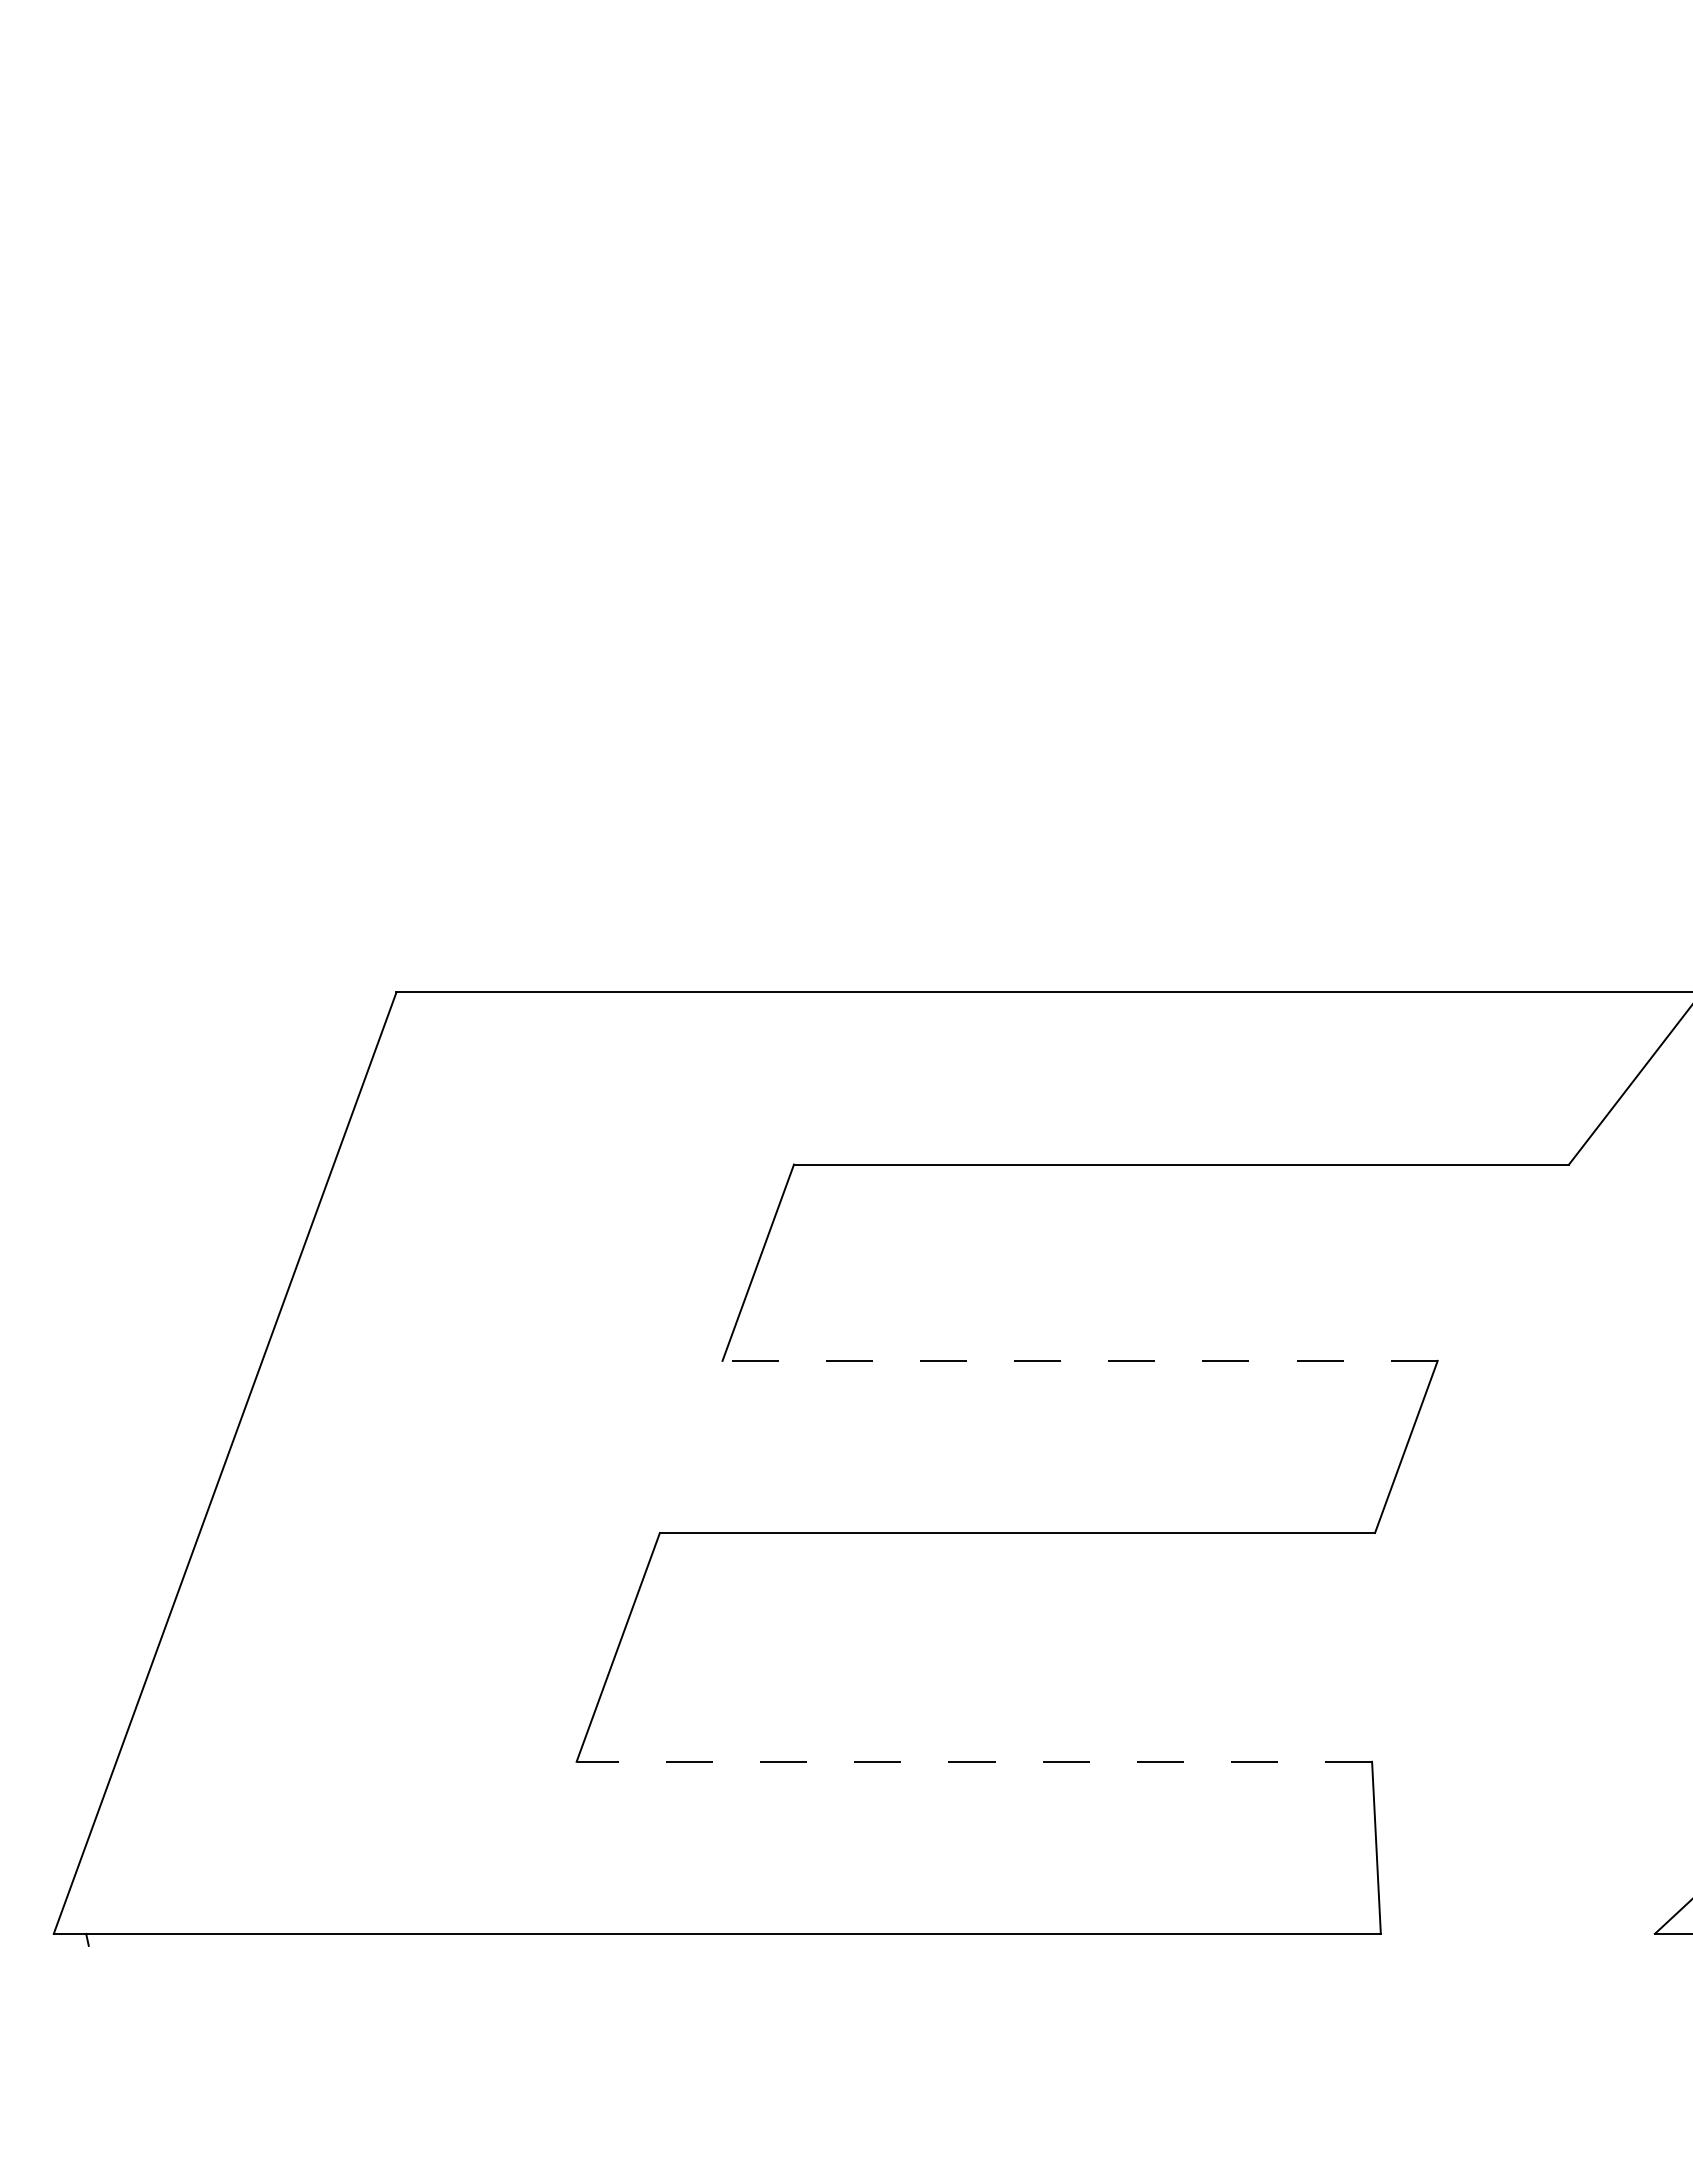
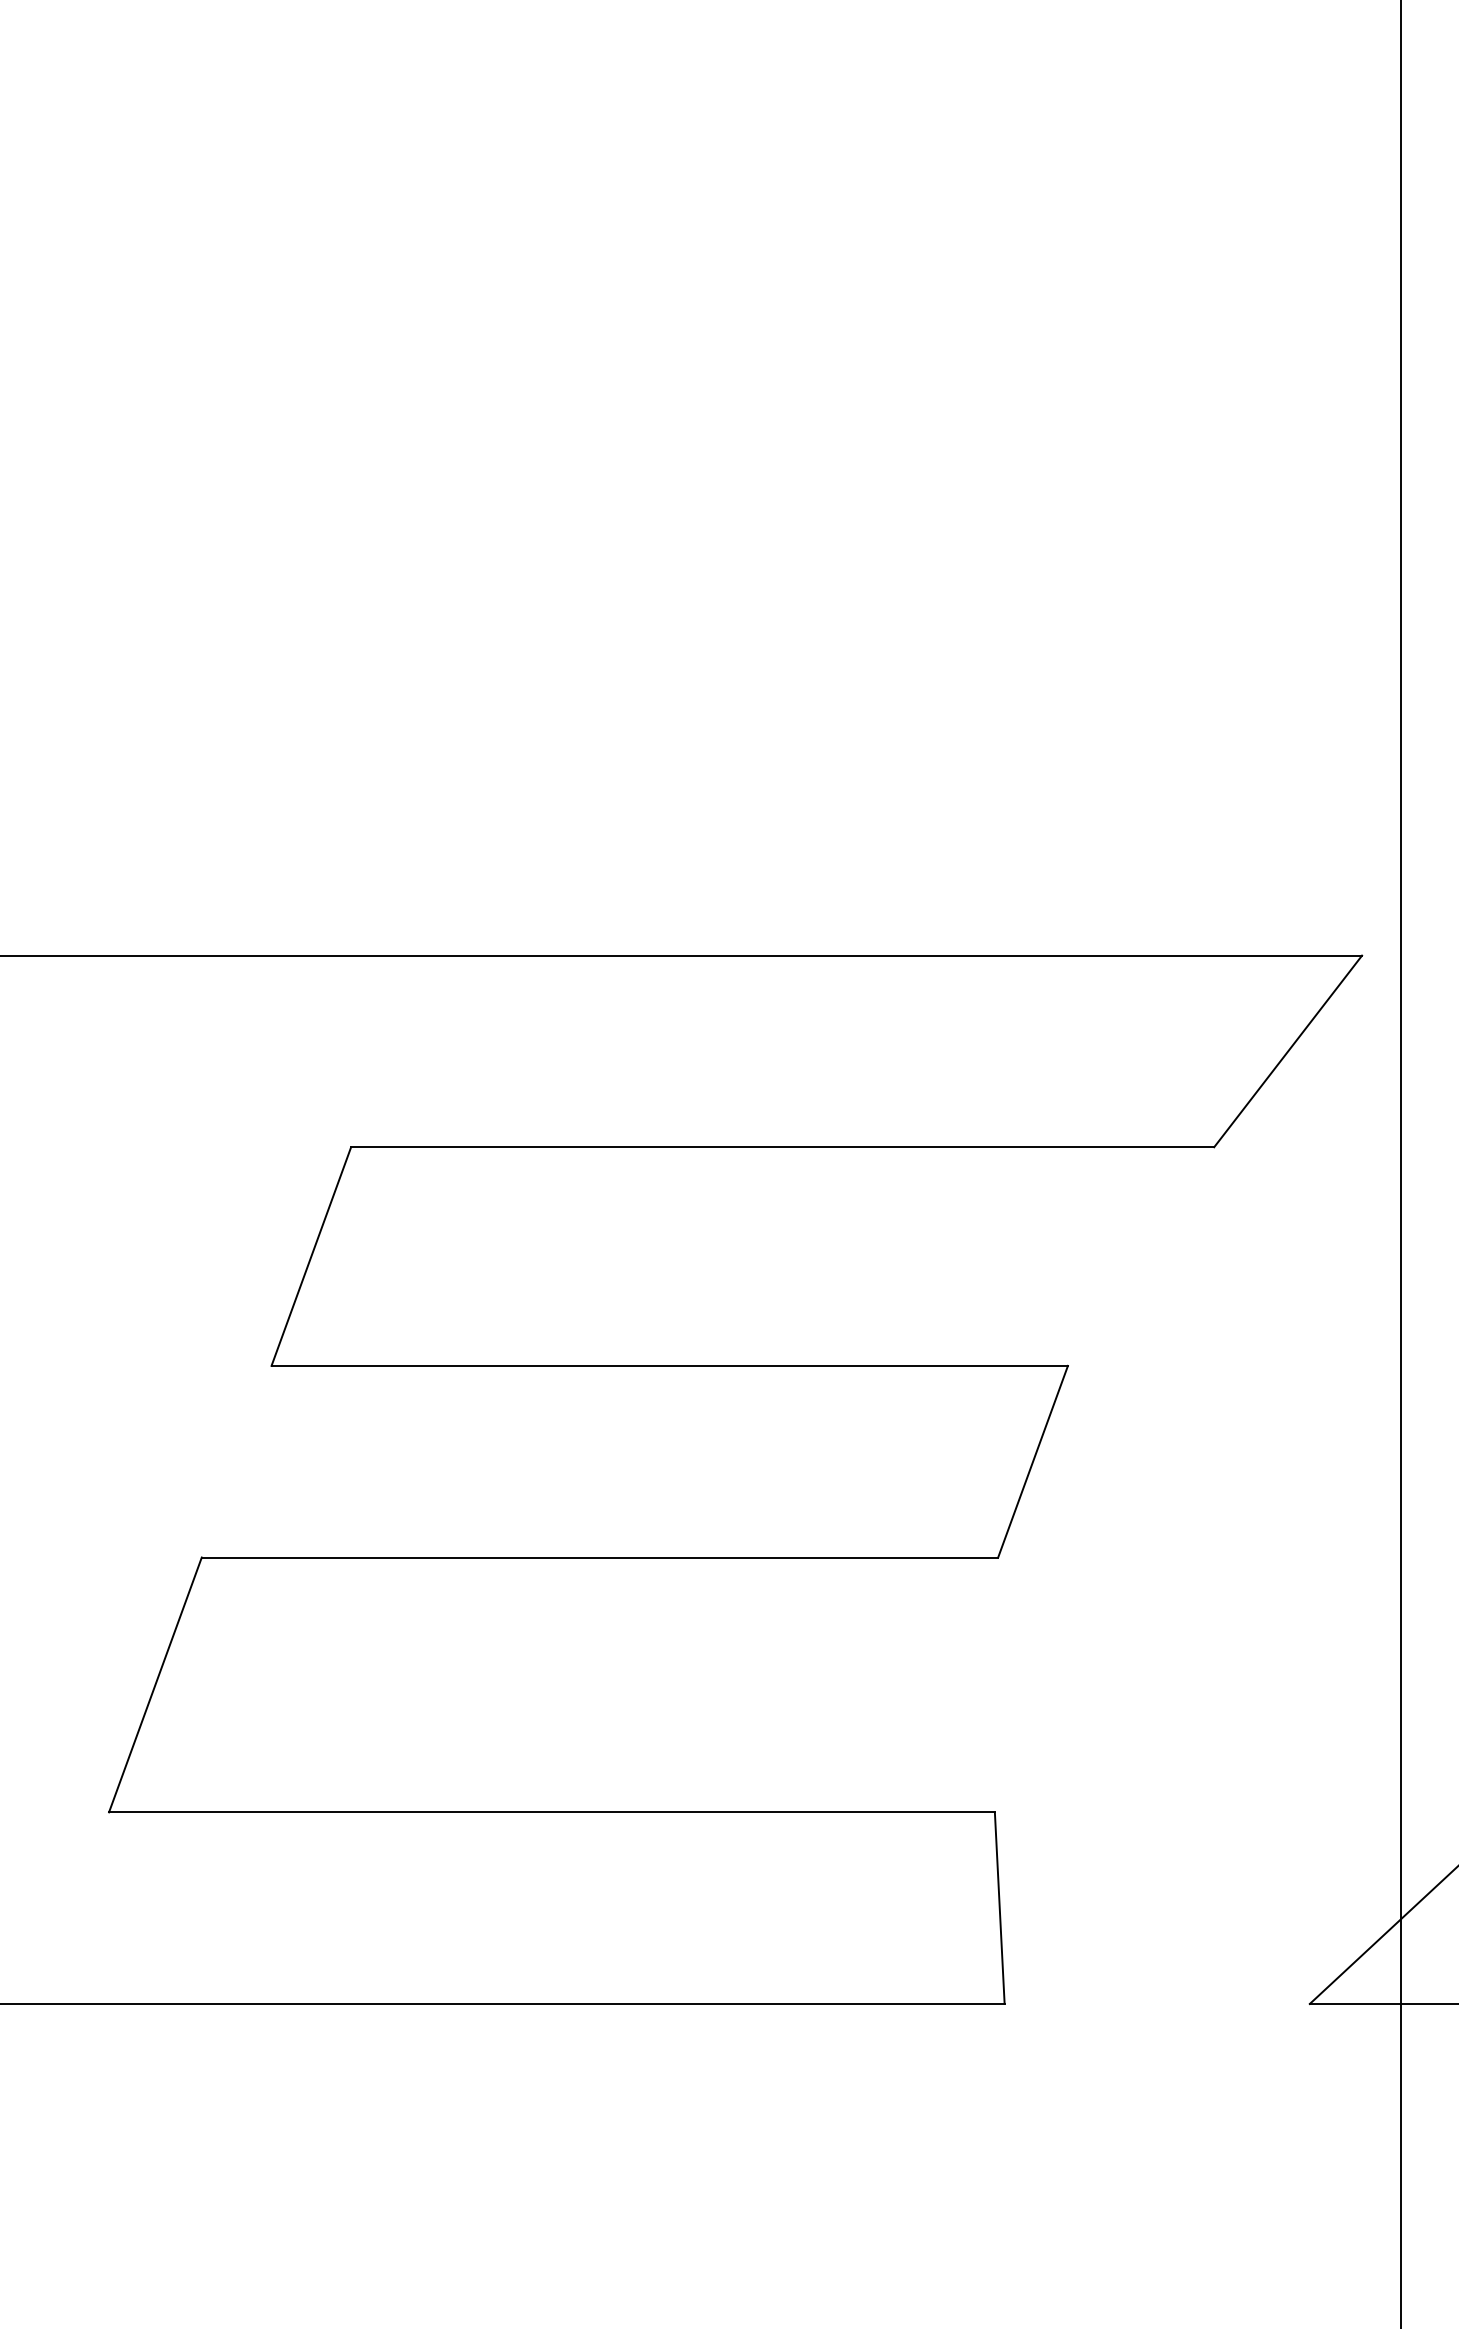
line: (1080, 1360) -> (670, 1365), dashed -> solid
line: (974, 1761) -> (552, 1811), dashed -> solid

